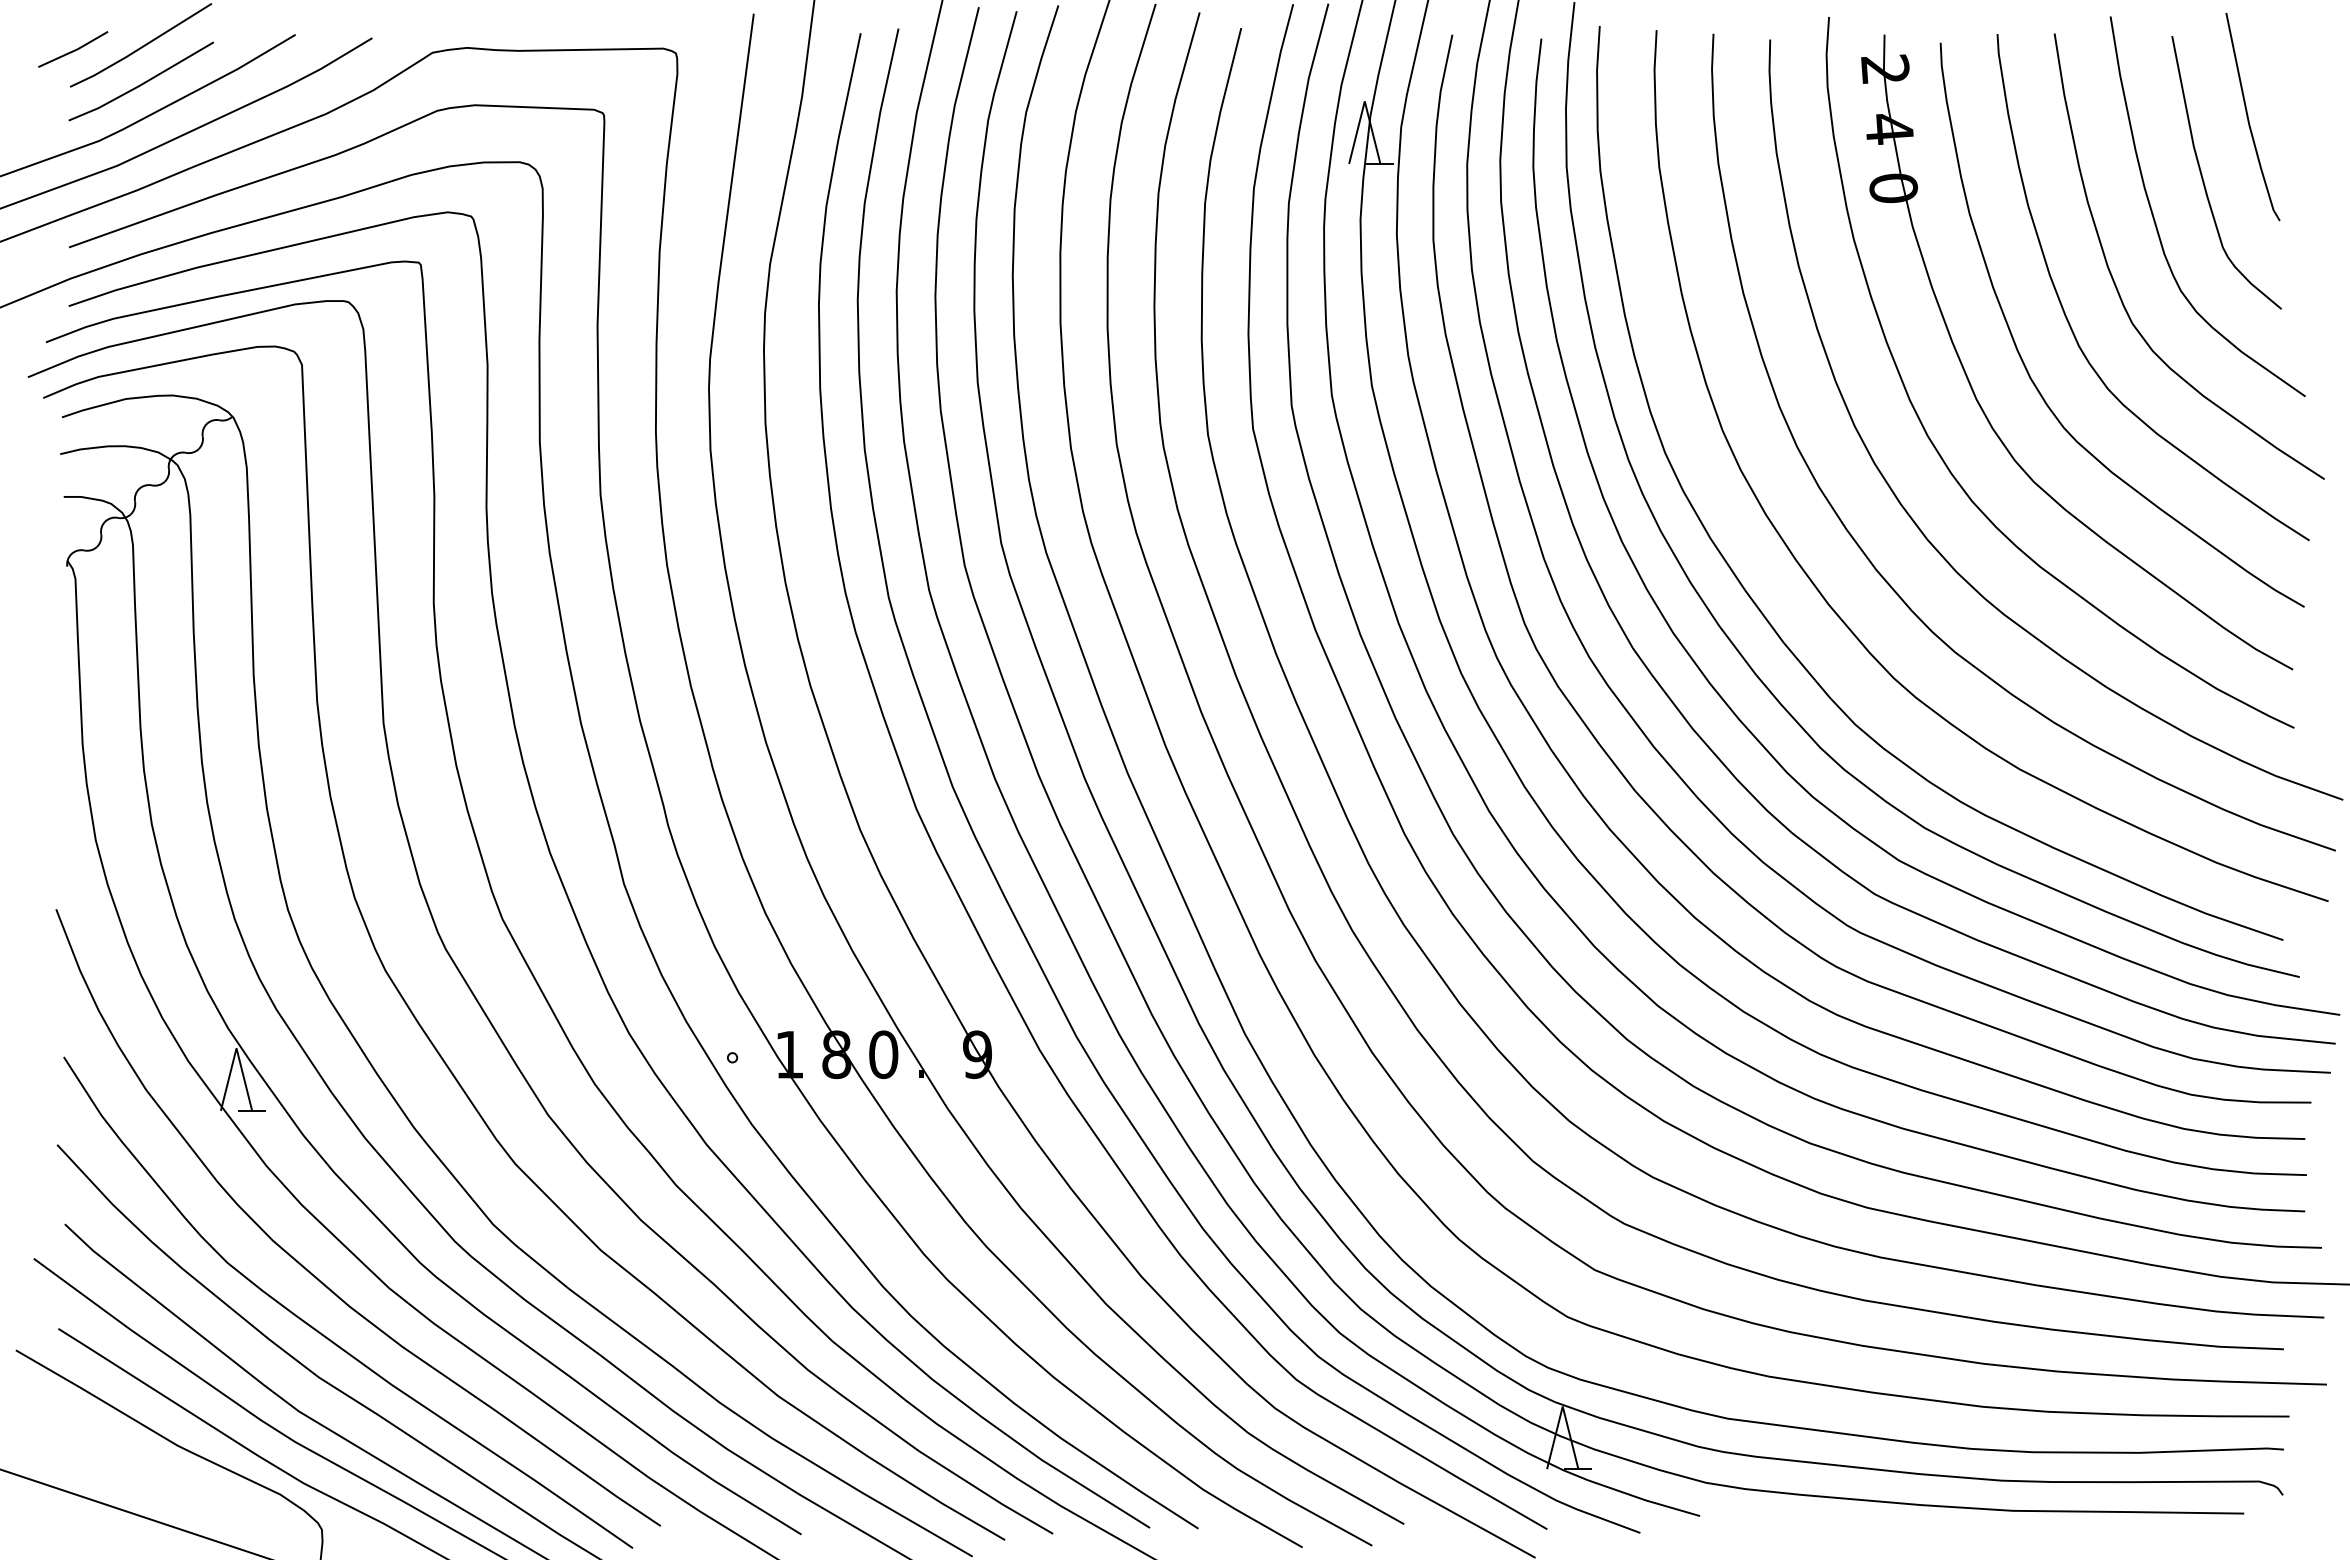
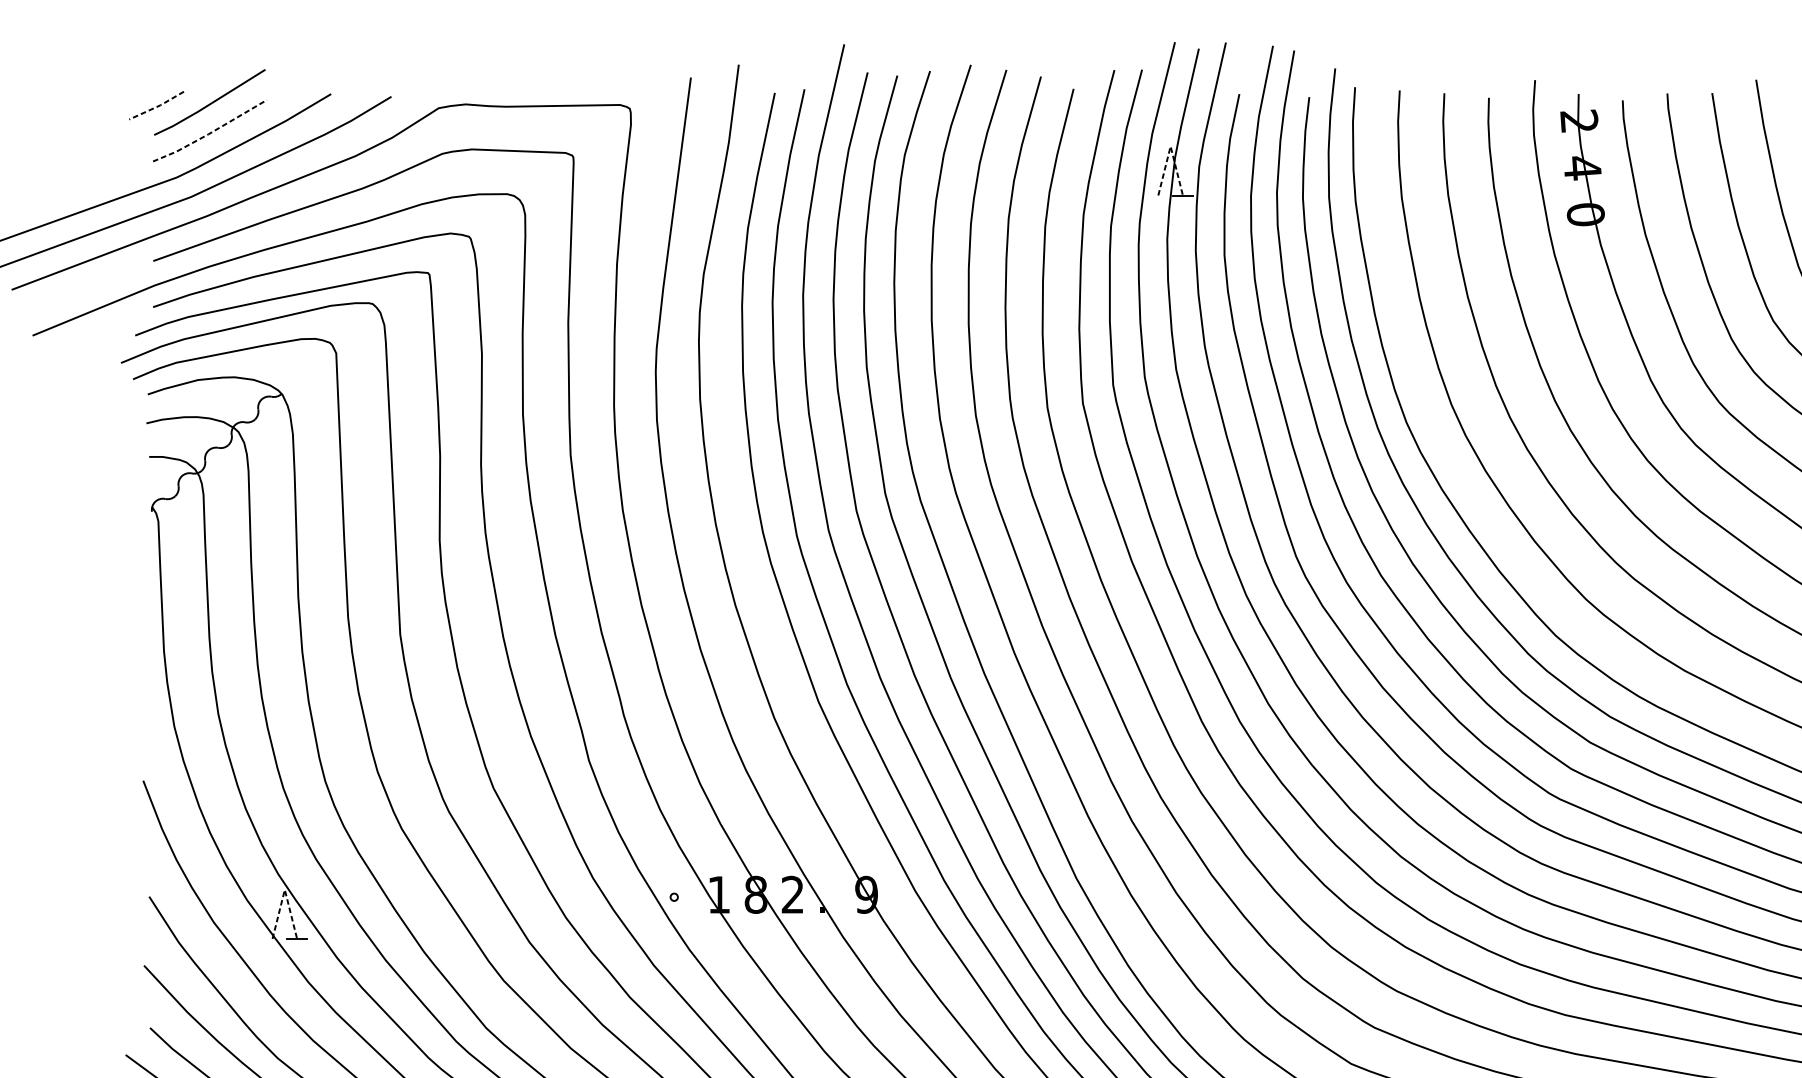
line: (74, 50) -> (157, 106), solid -> dashed
line: (141, 84) -> (210, 133), solid -> dashed
line: (1364, 101) -> (1170, 146), solid -> dashed
line: (236, 1048) -> (284, 889), solid -> dashed
text: (883, 1054) -> (792, 894), 0 -> 2

